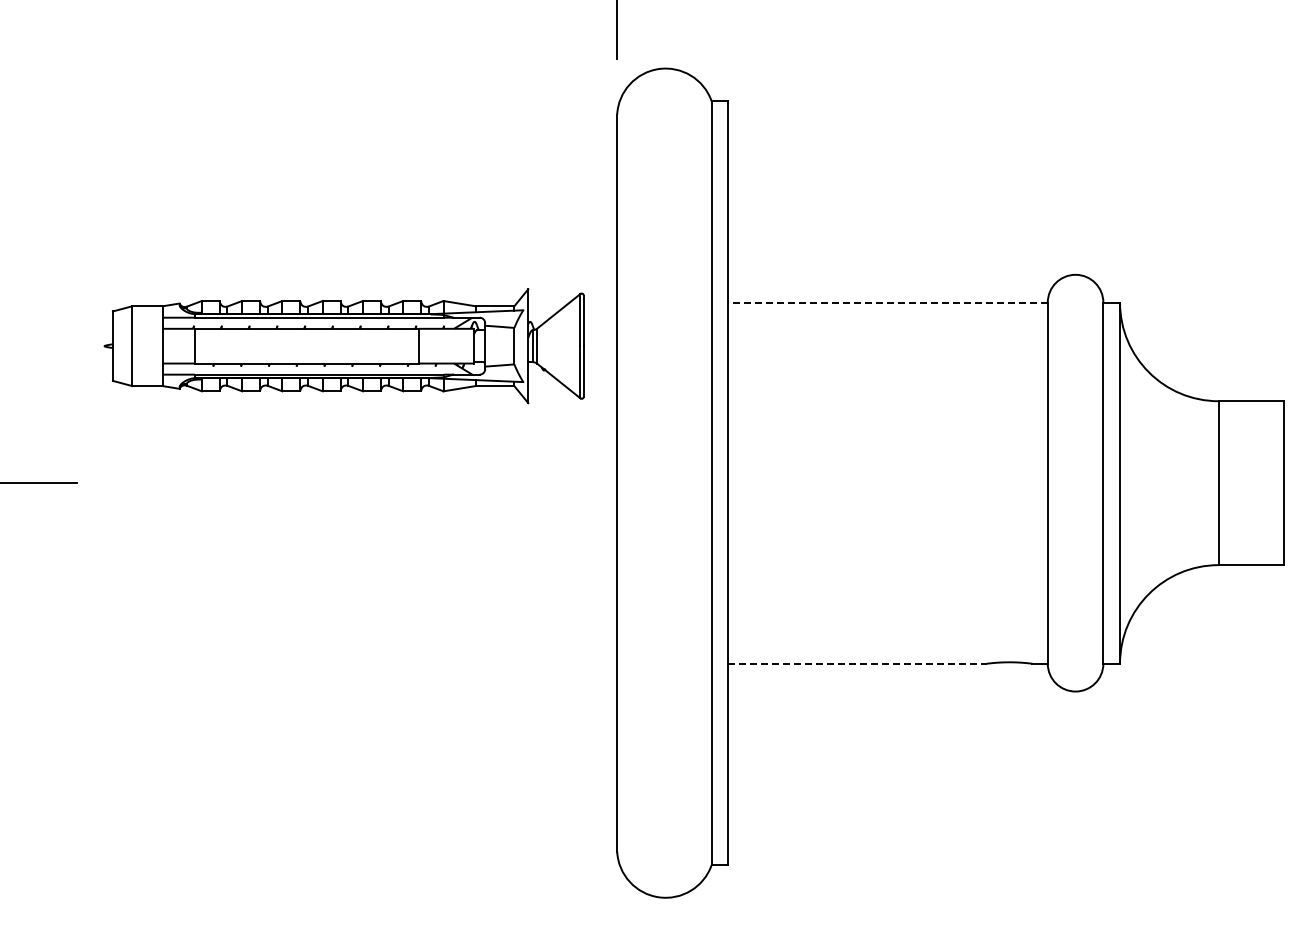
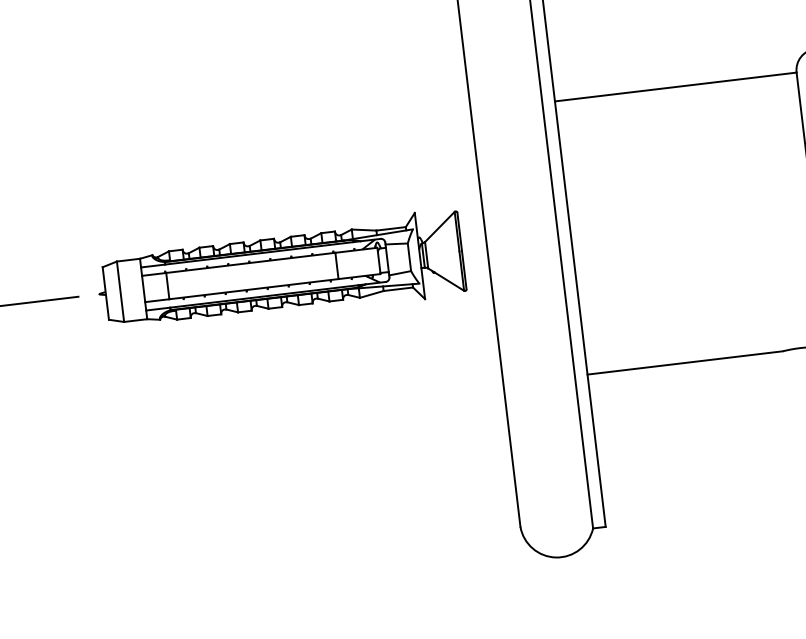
line: (888, 302) -> (676, 86), dashed -> solid
part: (343, 346) -> (280, 272), moved
line: (857, 663) -> (685, 362), dashed -> solid

